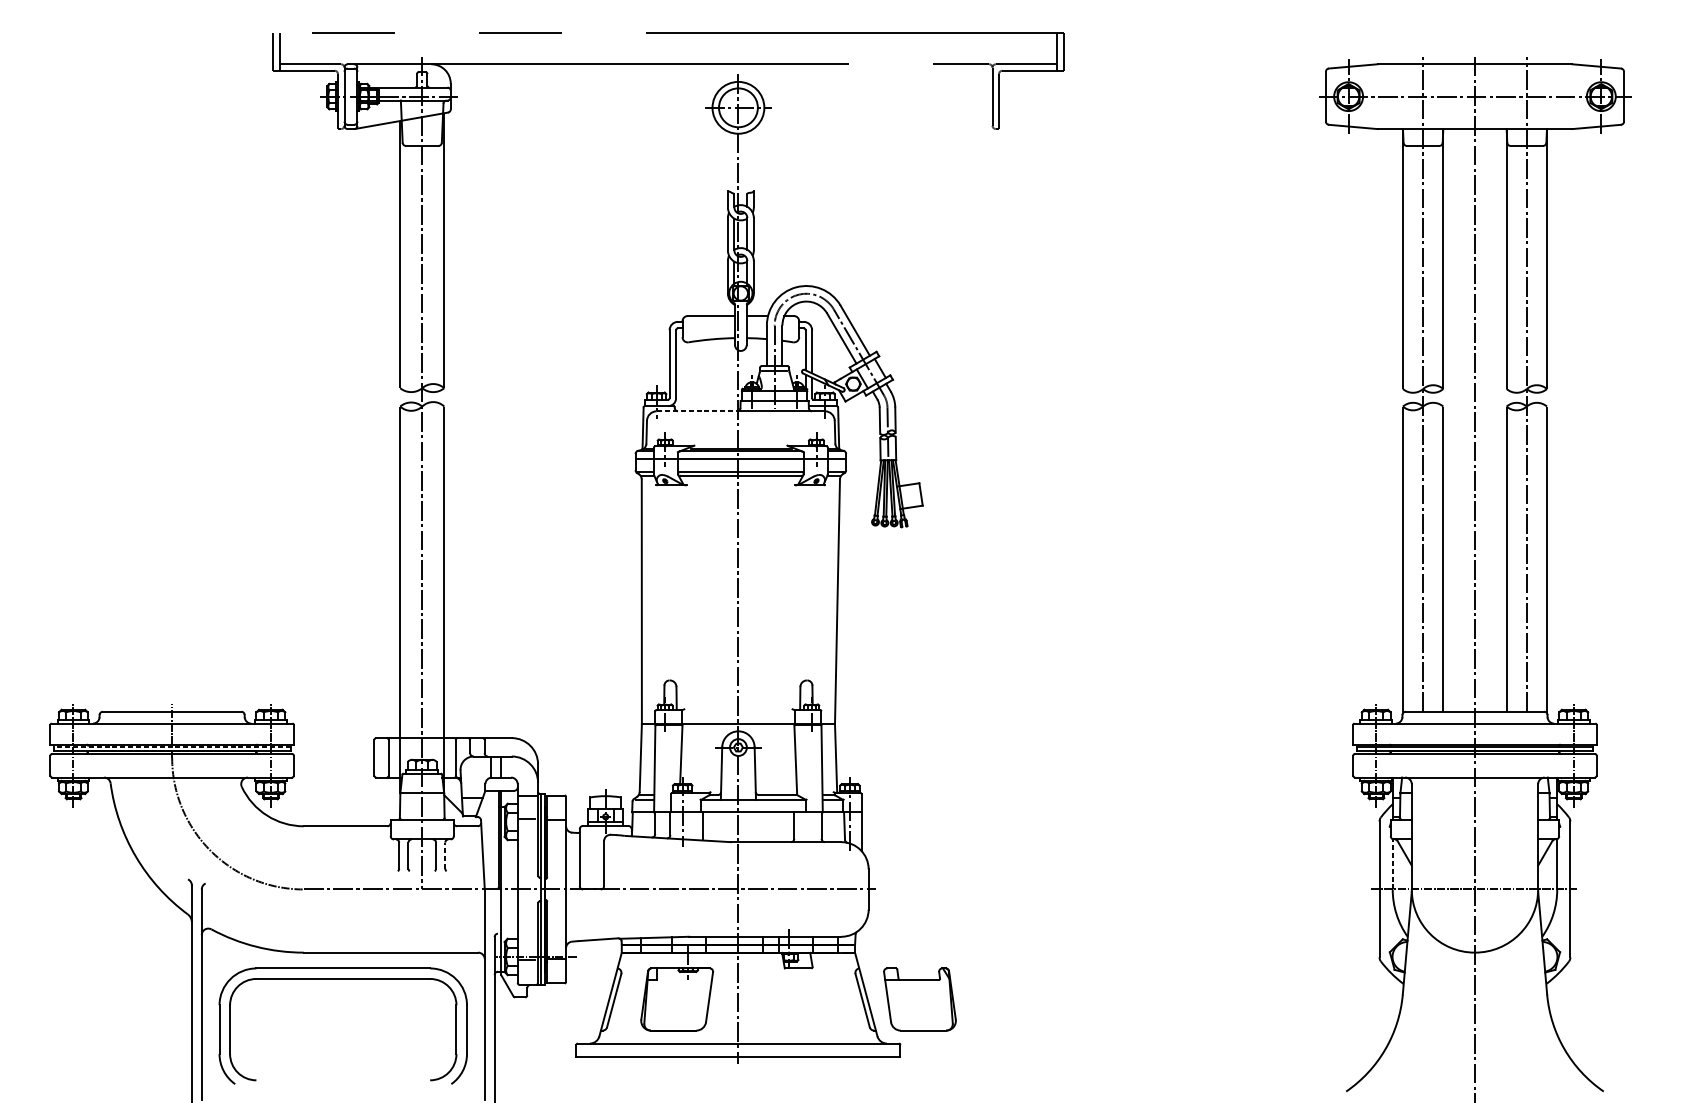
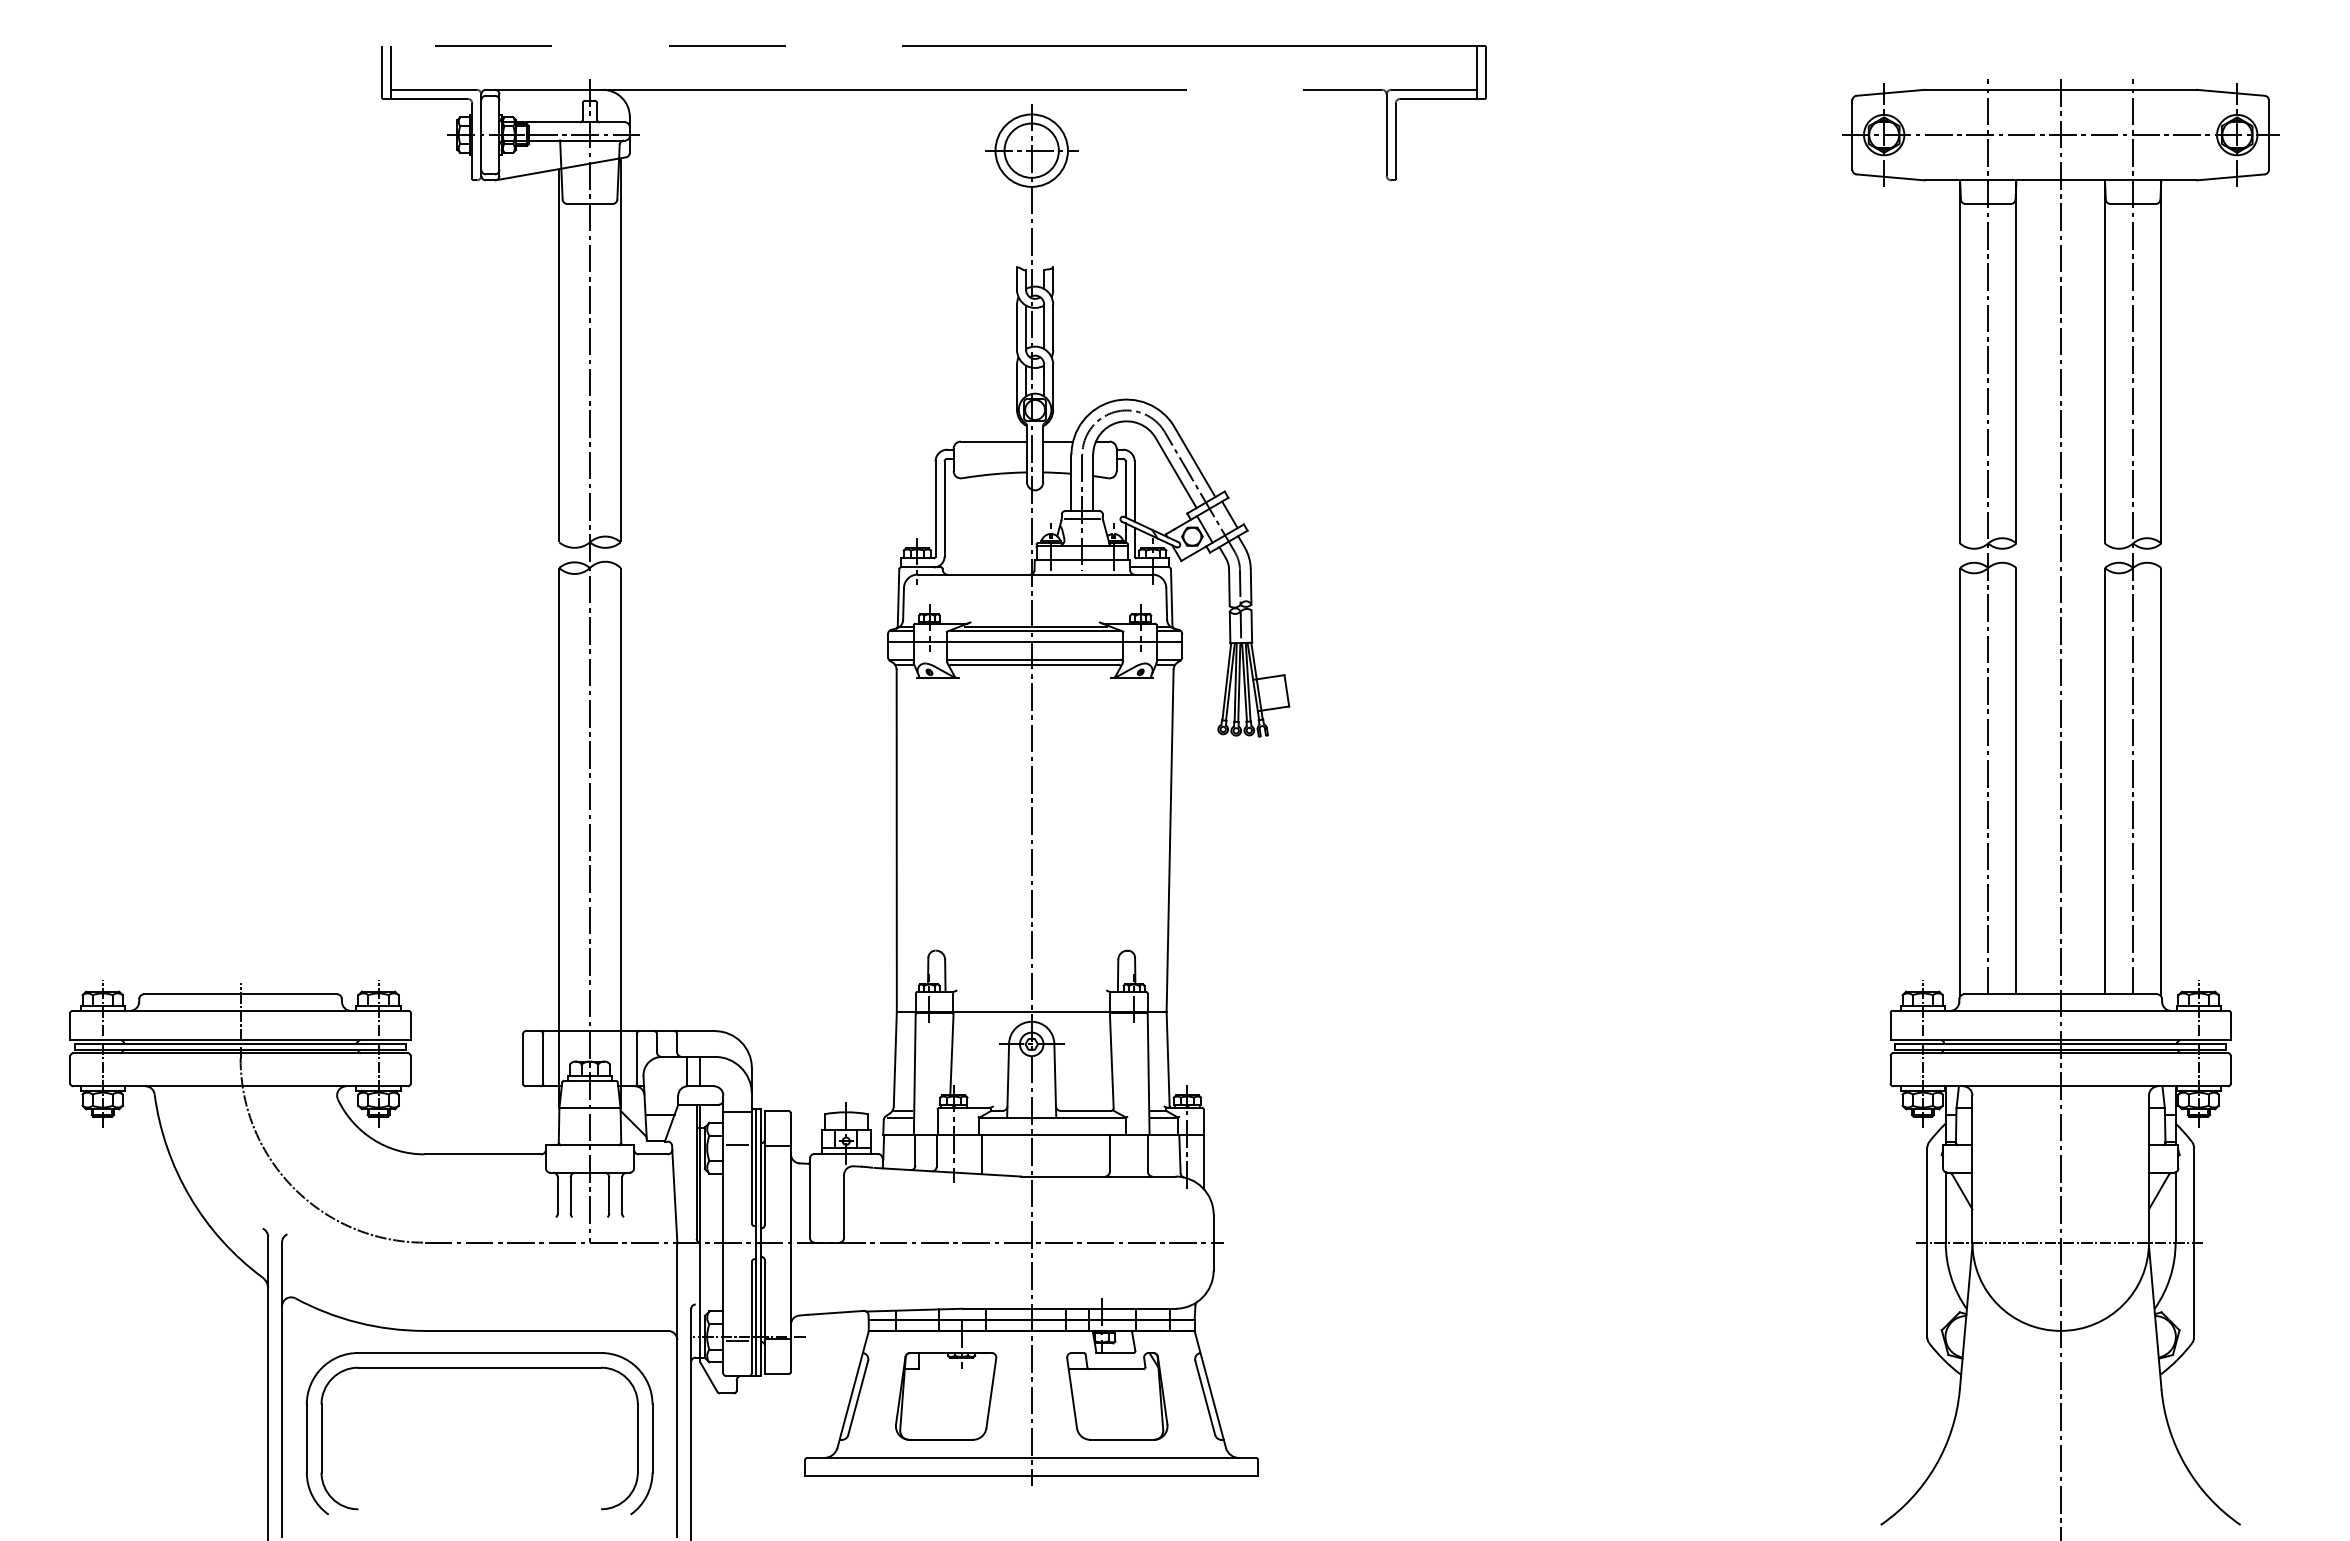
line: (698, 411) -> (976, 574), dashed -> solid
line: (172, 747) -> (240, 1044), dashed -> solid
line: (445, 854) -> (622, 1194), dashed -> solid
line: (1392, 864) -> (1945, 1207), dashed -> solid
part: (920, 998) -> (1117, 1395), moved

